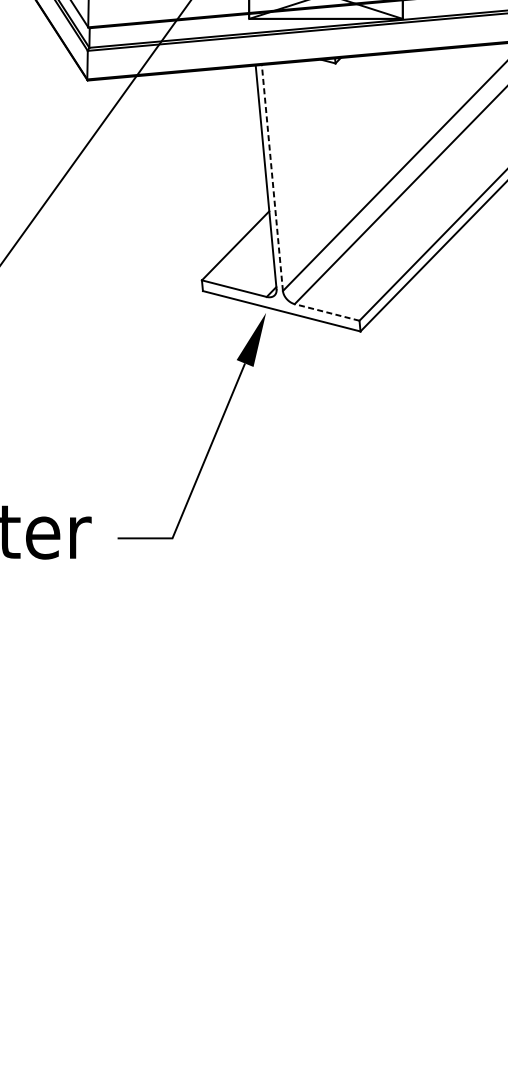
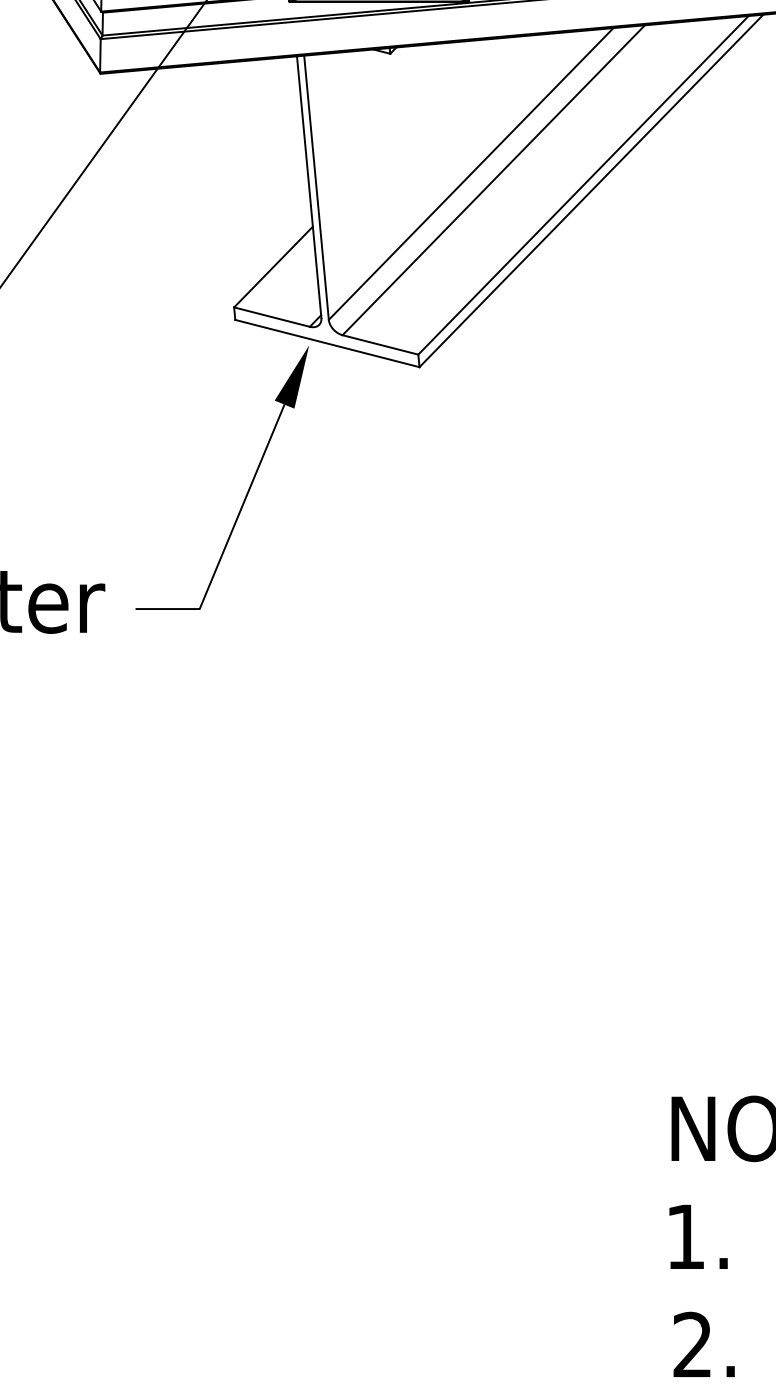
line: (272, 177) -> (316, 187), dashed -> solid
line: (327, 312) -> (380, 344), dashed -> solid

